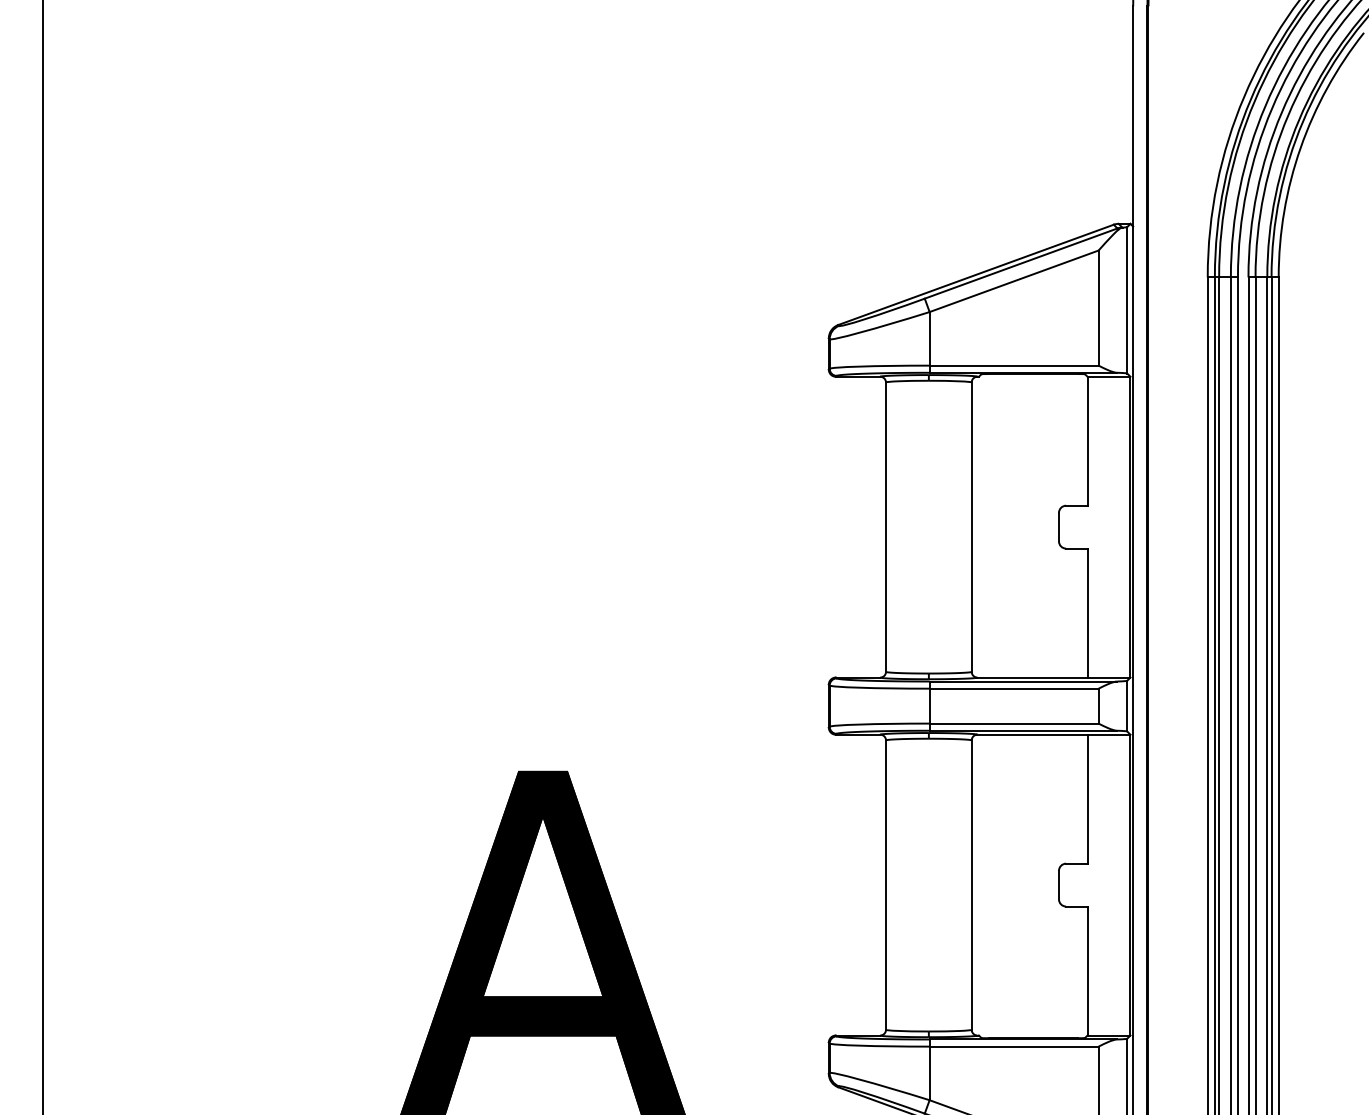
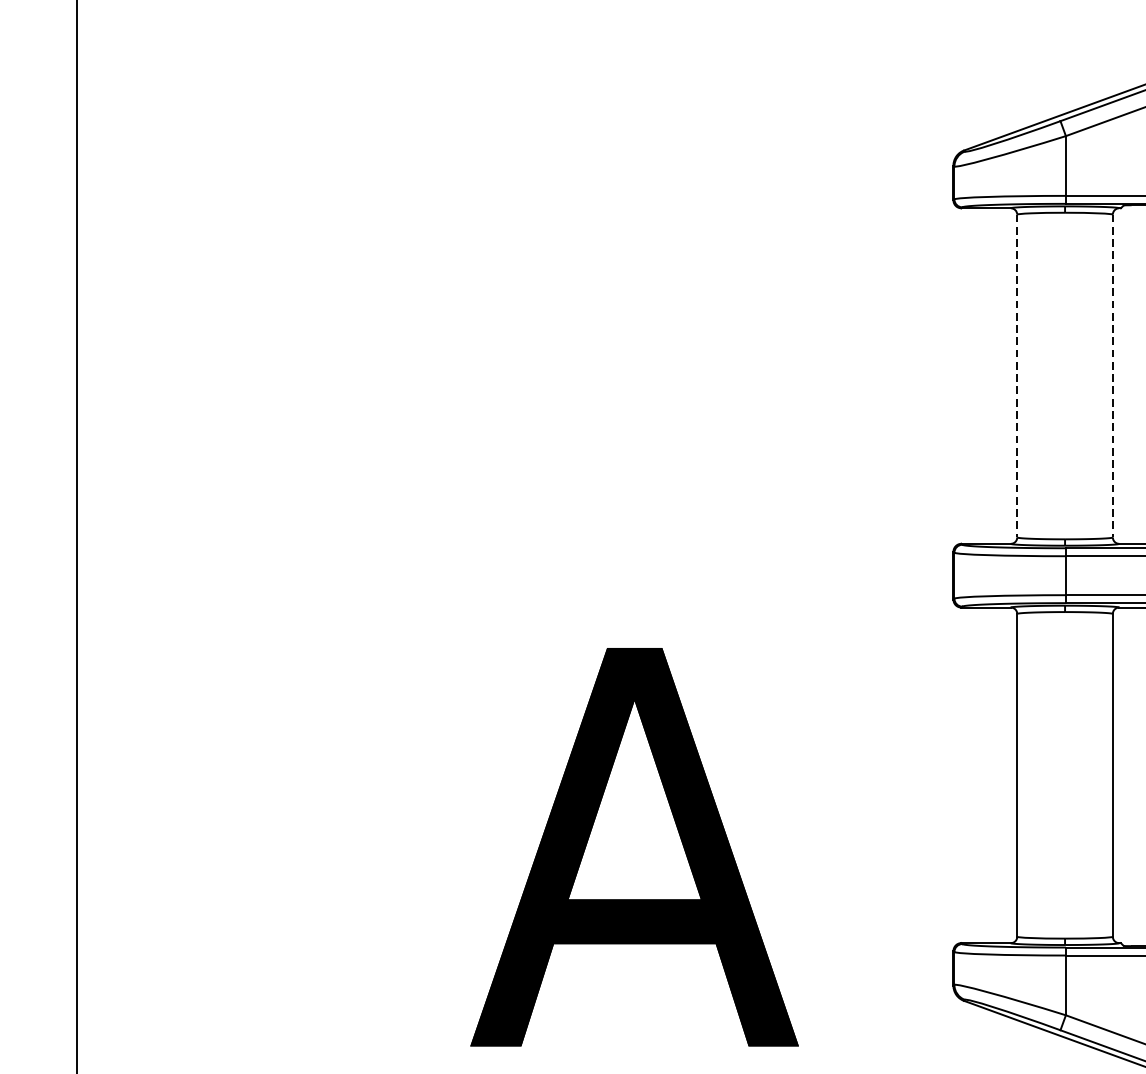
line: (885, 527) -> (1016, 376), solid -> dashed
line: (971, 527) -> (1112, 376), solid -> dashed

